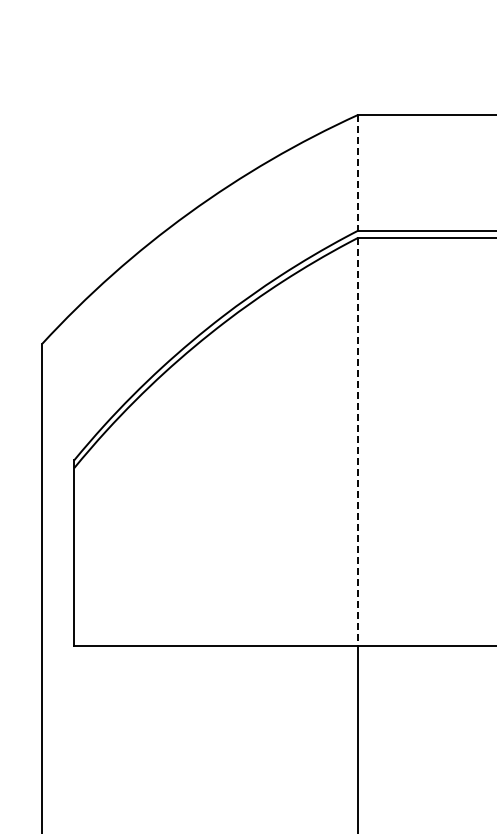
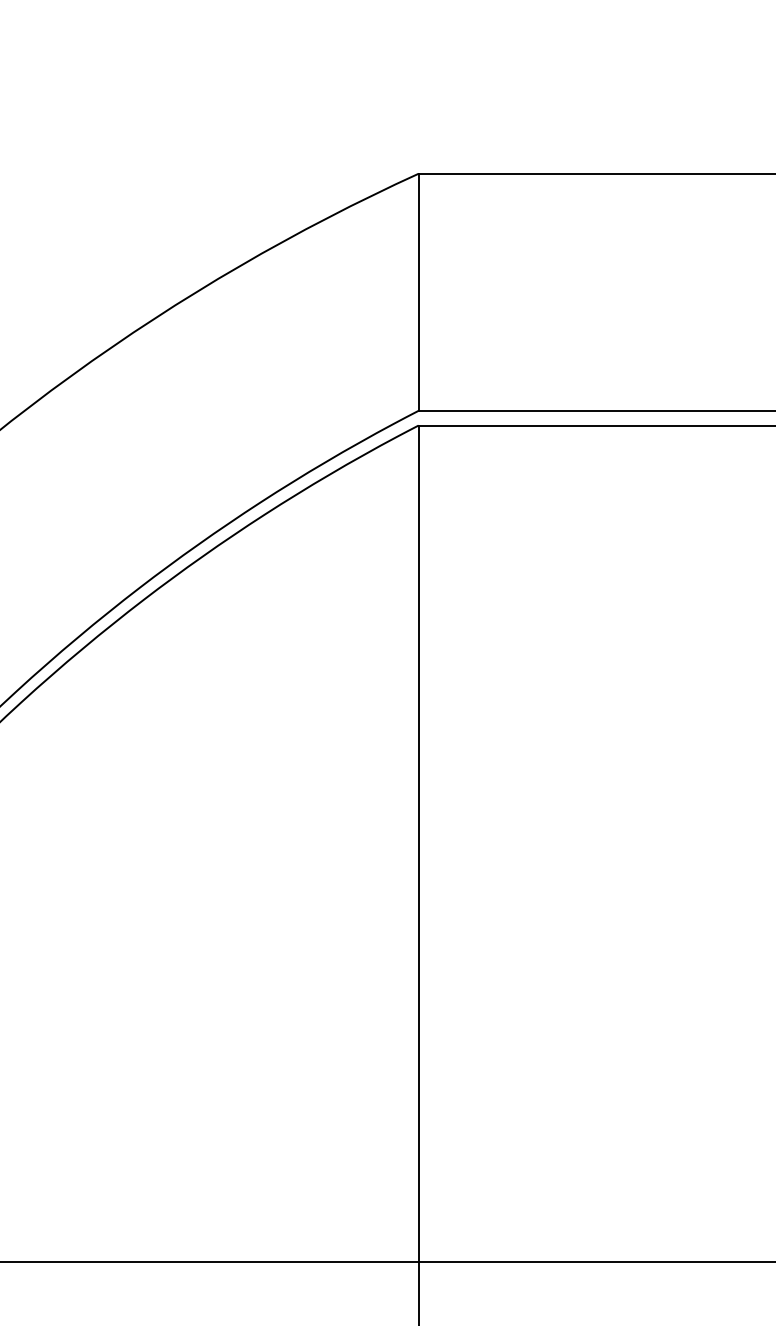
line: (358, 172) -> (418, 291), dashed -> solid
line: (358, 442) -> (418, 844), dashed -> solid

